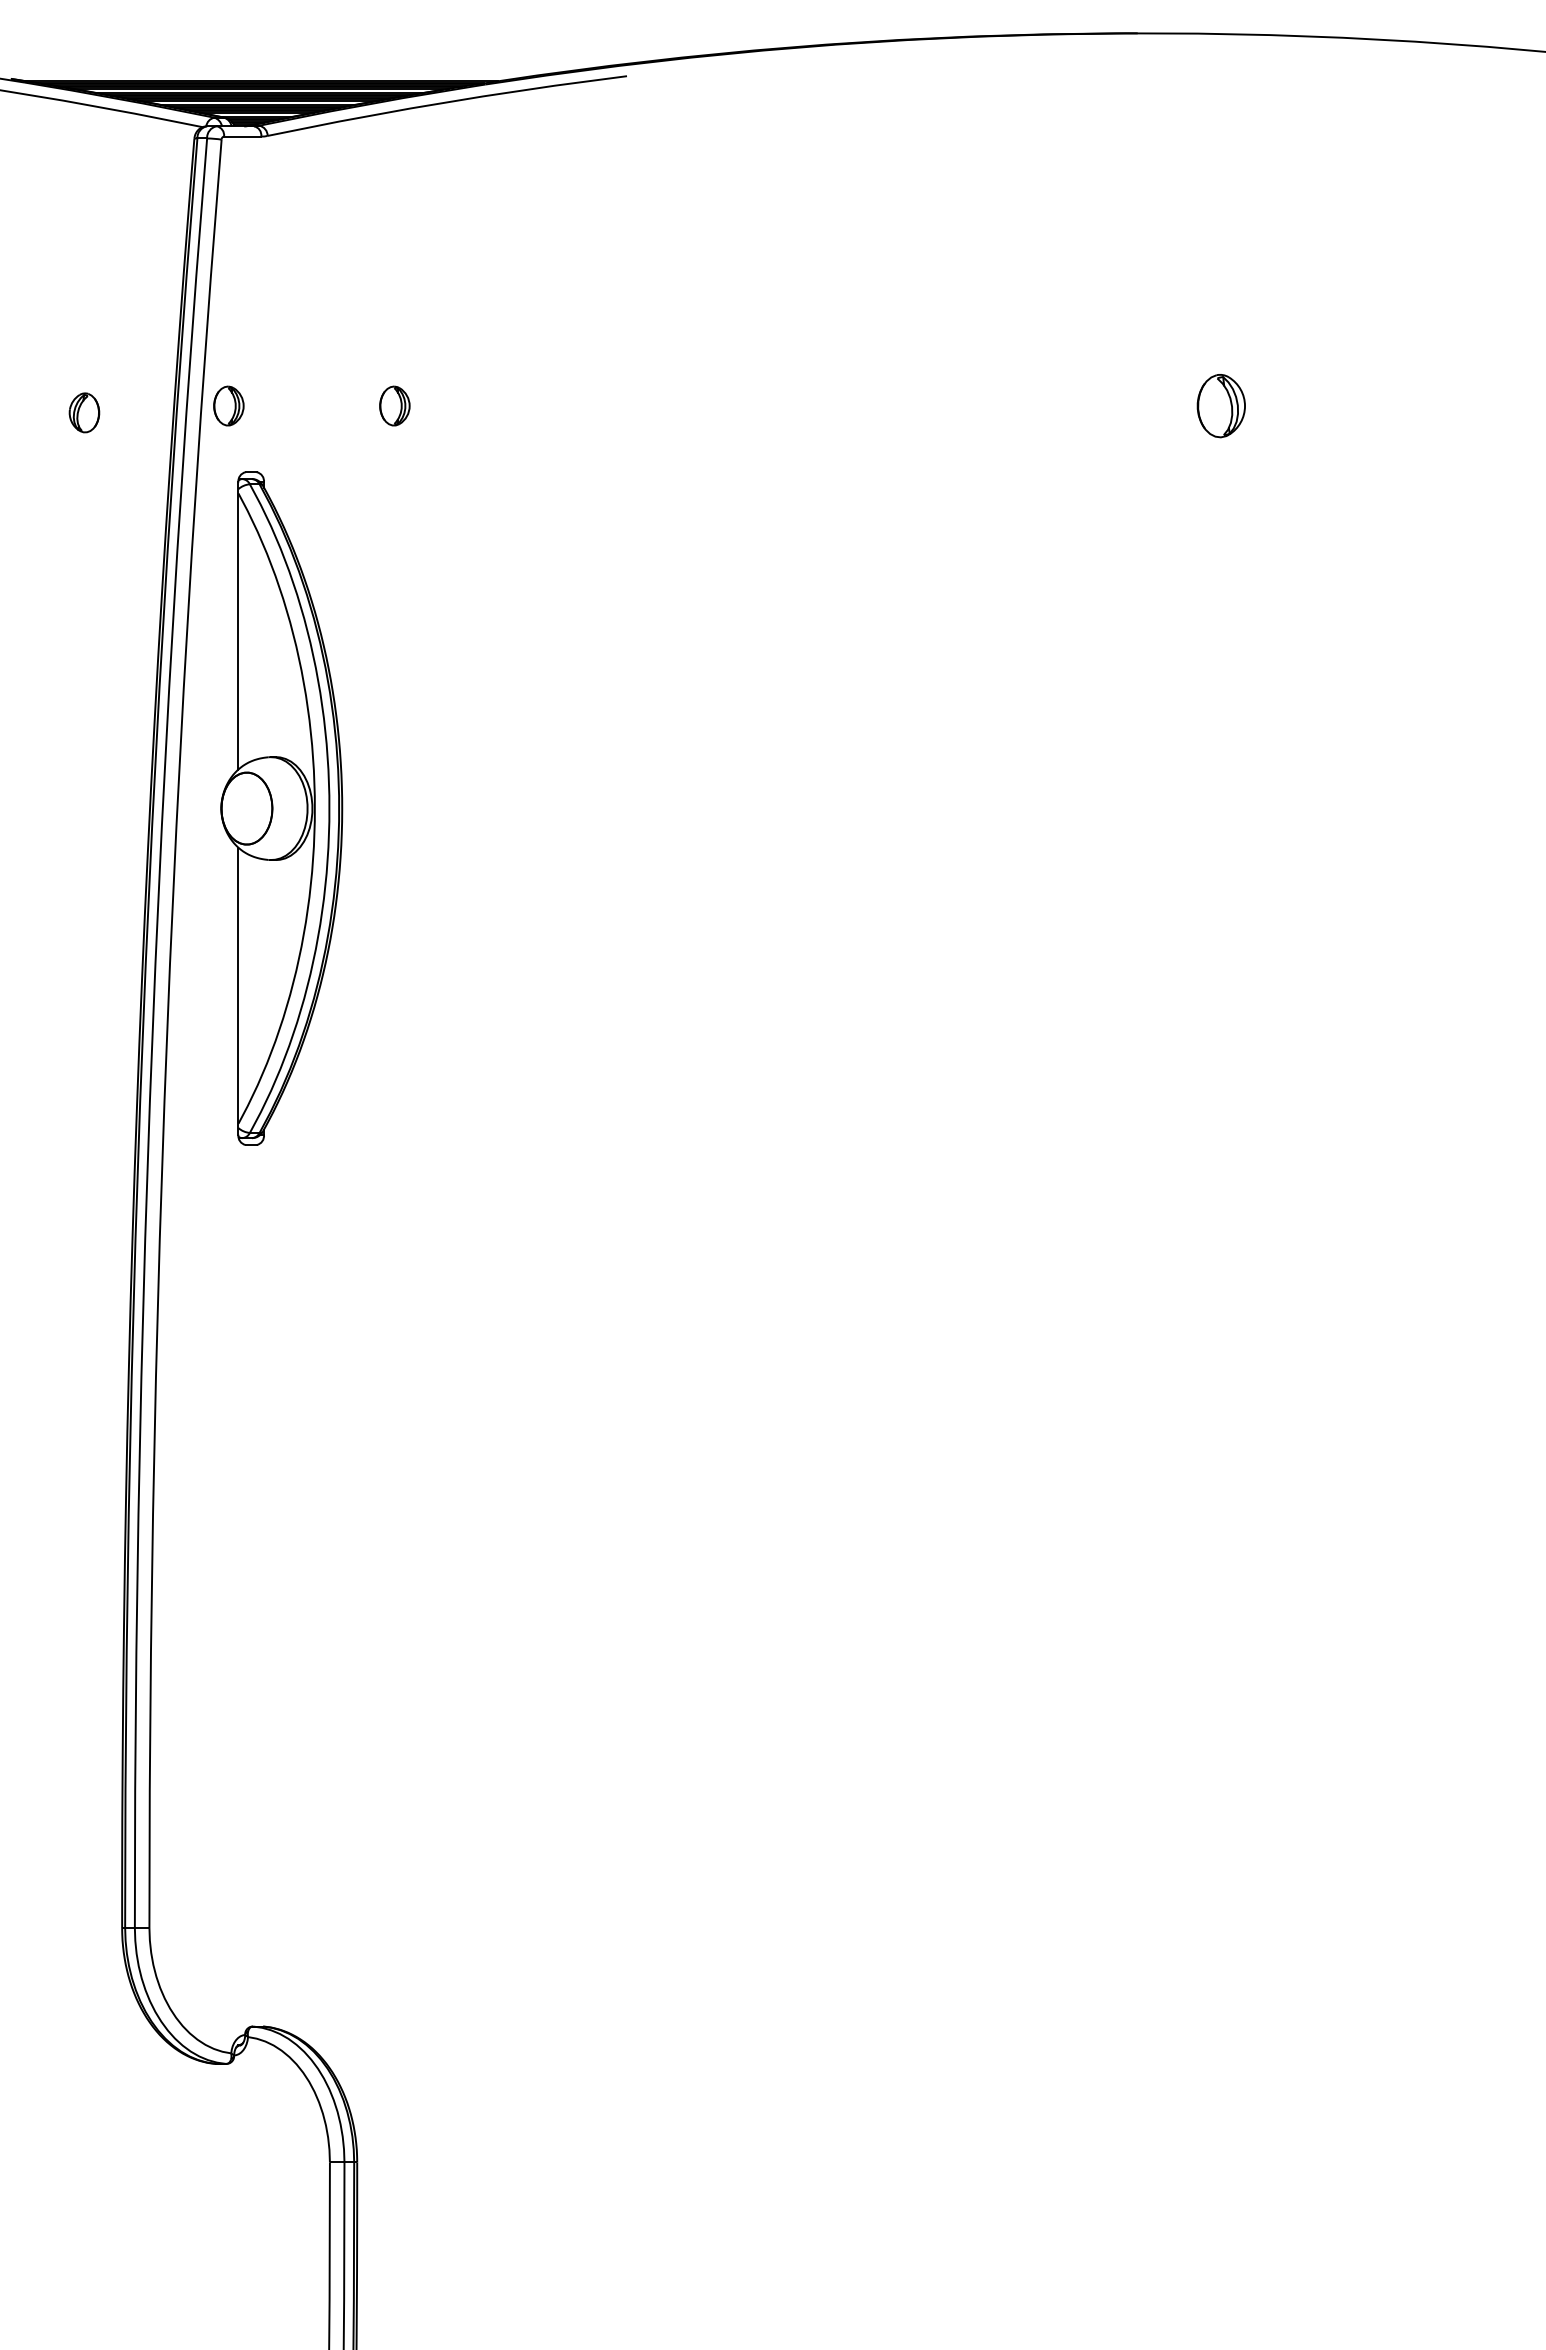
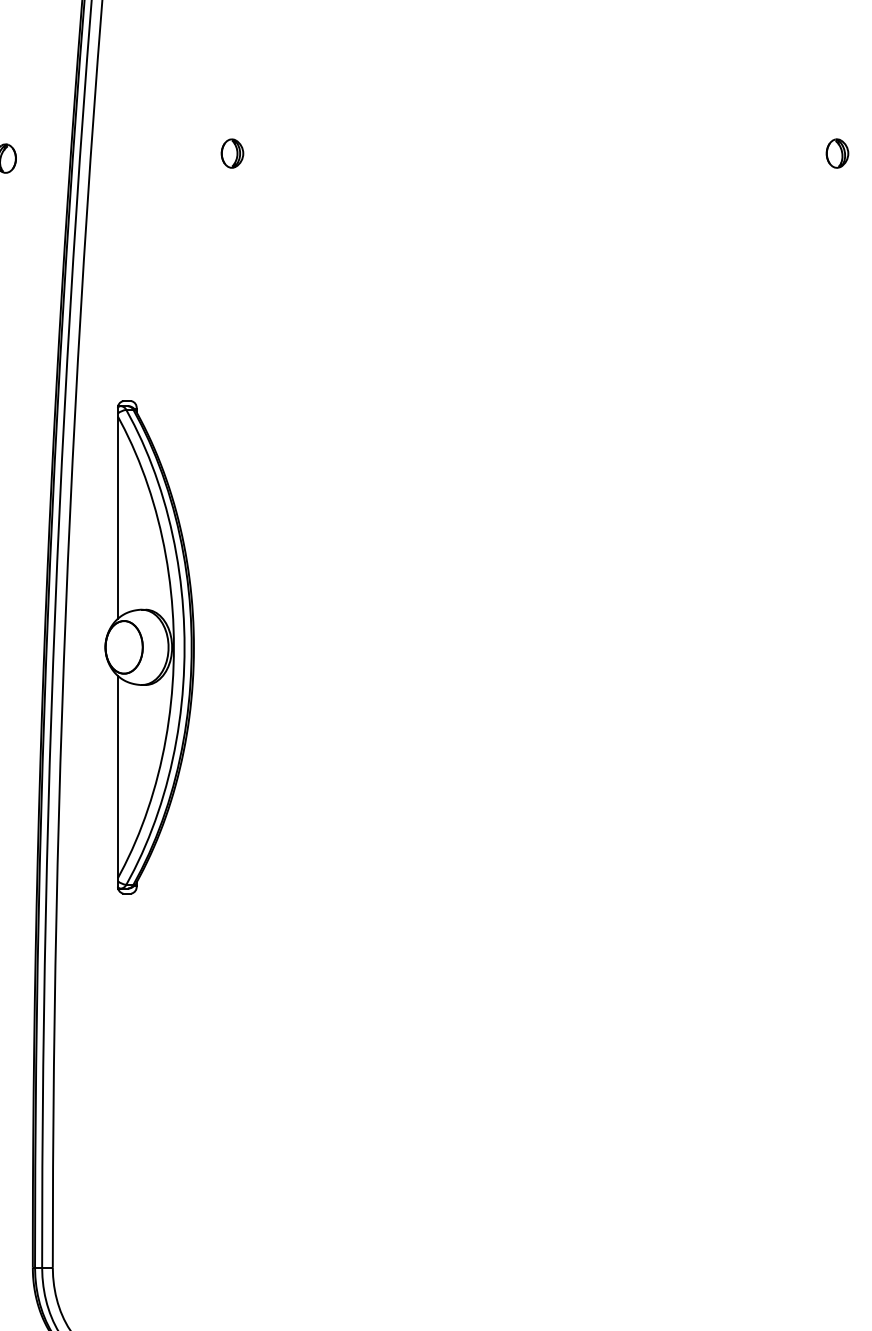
part: (228, 405) -> (110, 153), removed
part: (1221, 405) -> (837, 153), size x0.62
part: (281, 808) -> (149, 647), moved

